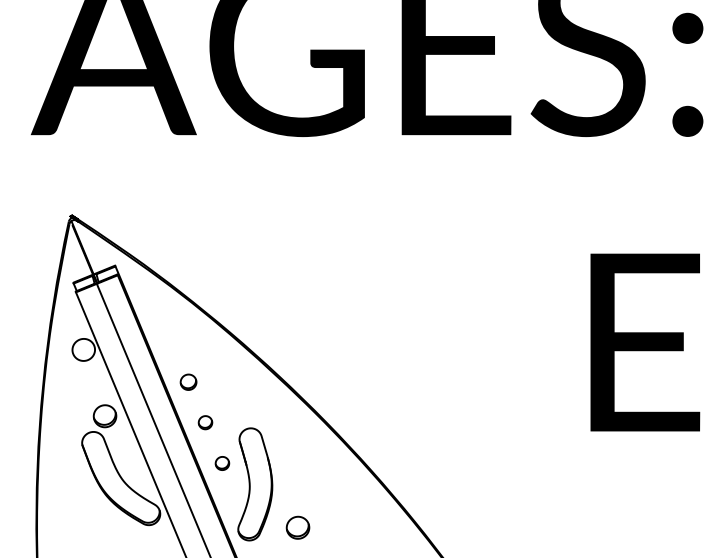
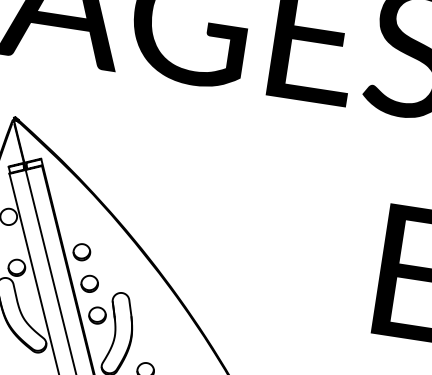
part: (188, 382) -> (81, 252), size x1.43
part: (205, 422) -> (89, 283), size x1.67
part: (222, 463) -> (97, 315), size x1.67

